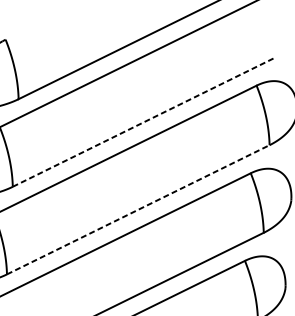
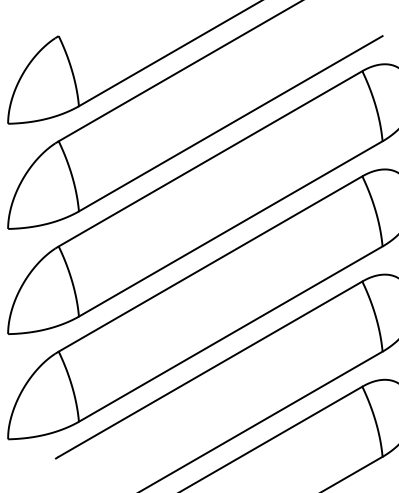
line: (144, 122) -> (231, 123), dashed -> solid
line: (138, 209) -> (231, 228), dashed -> solid

